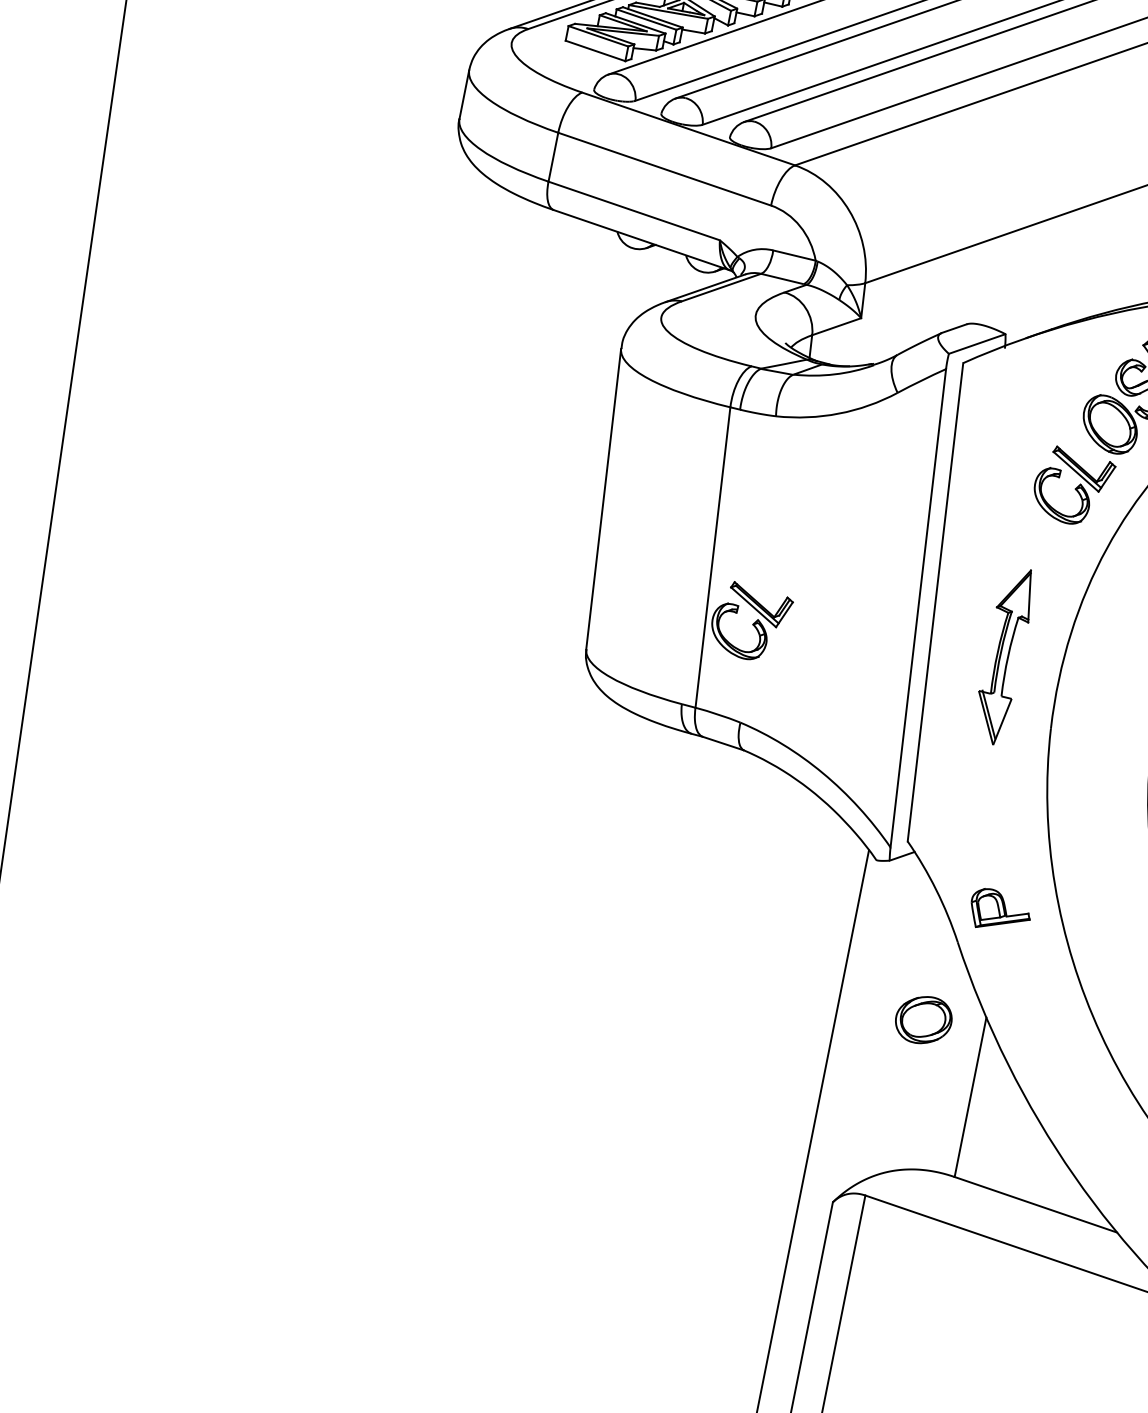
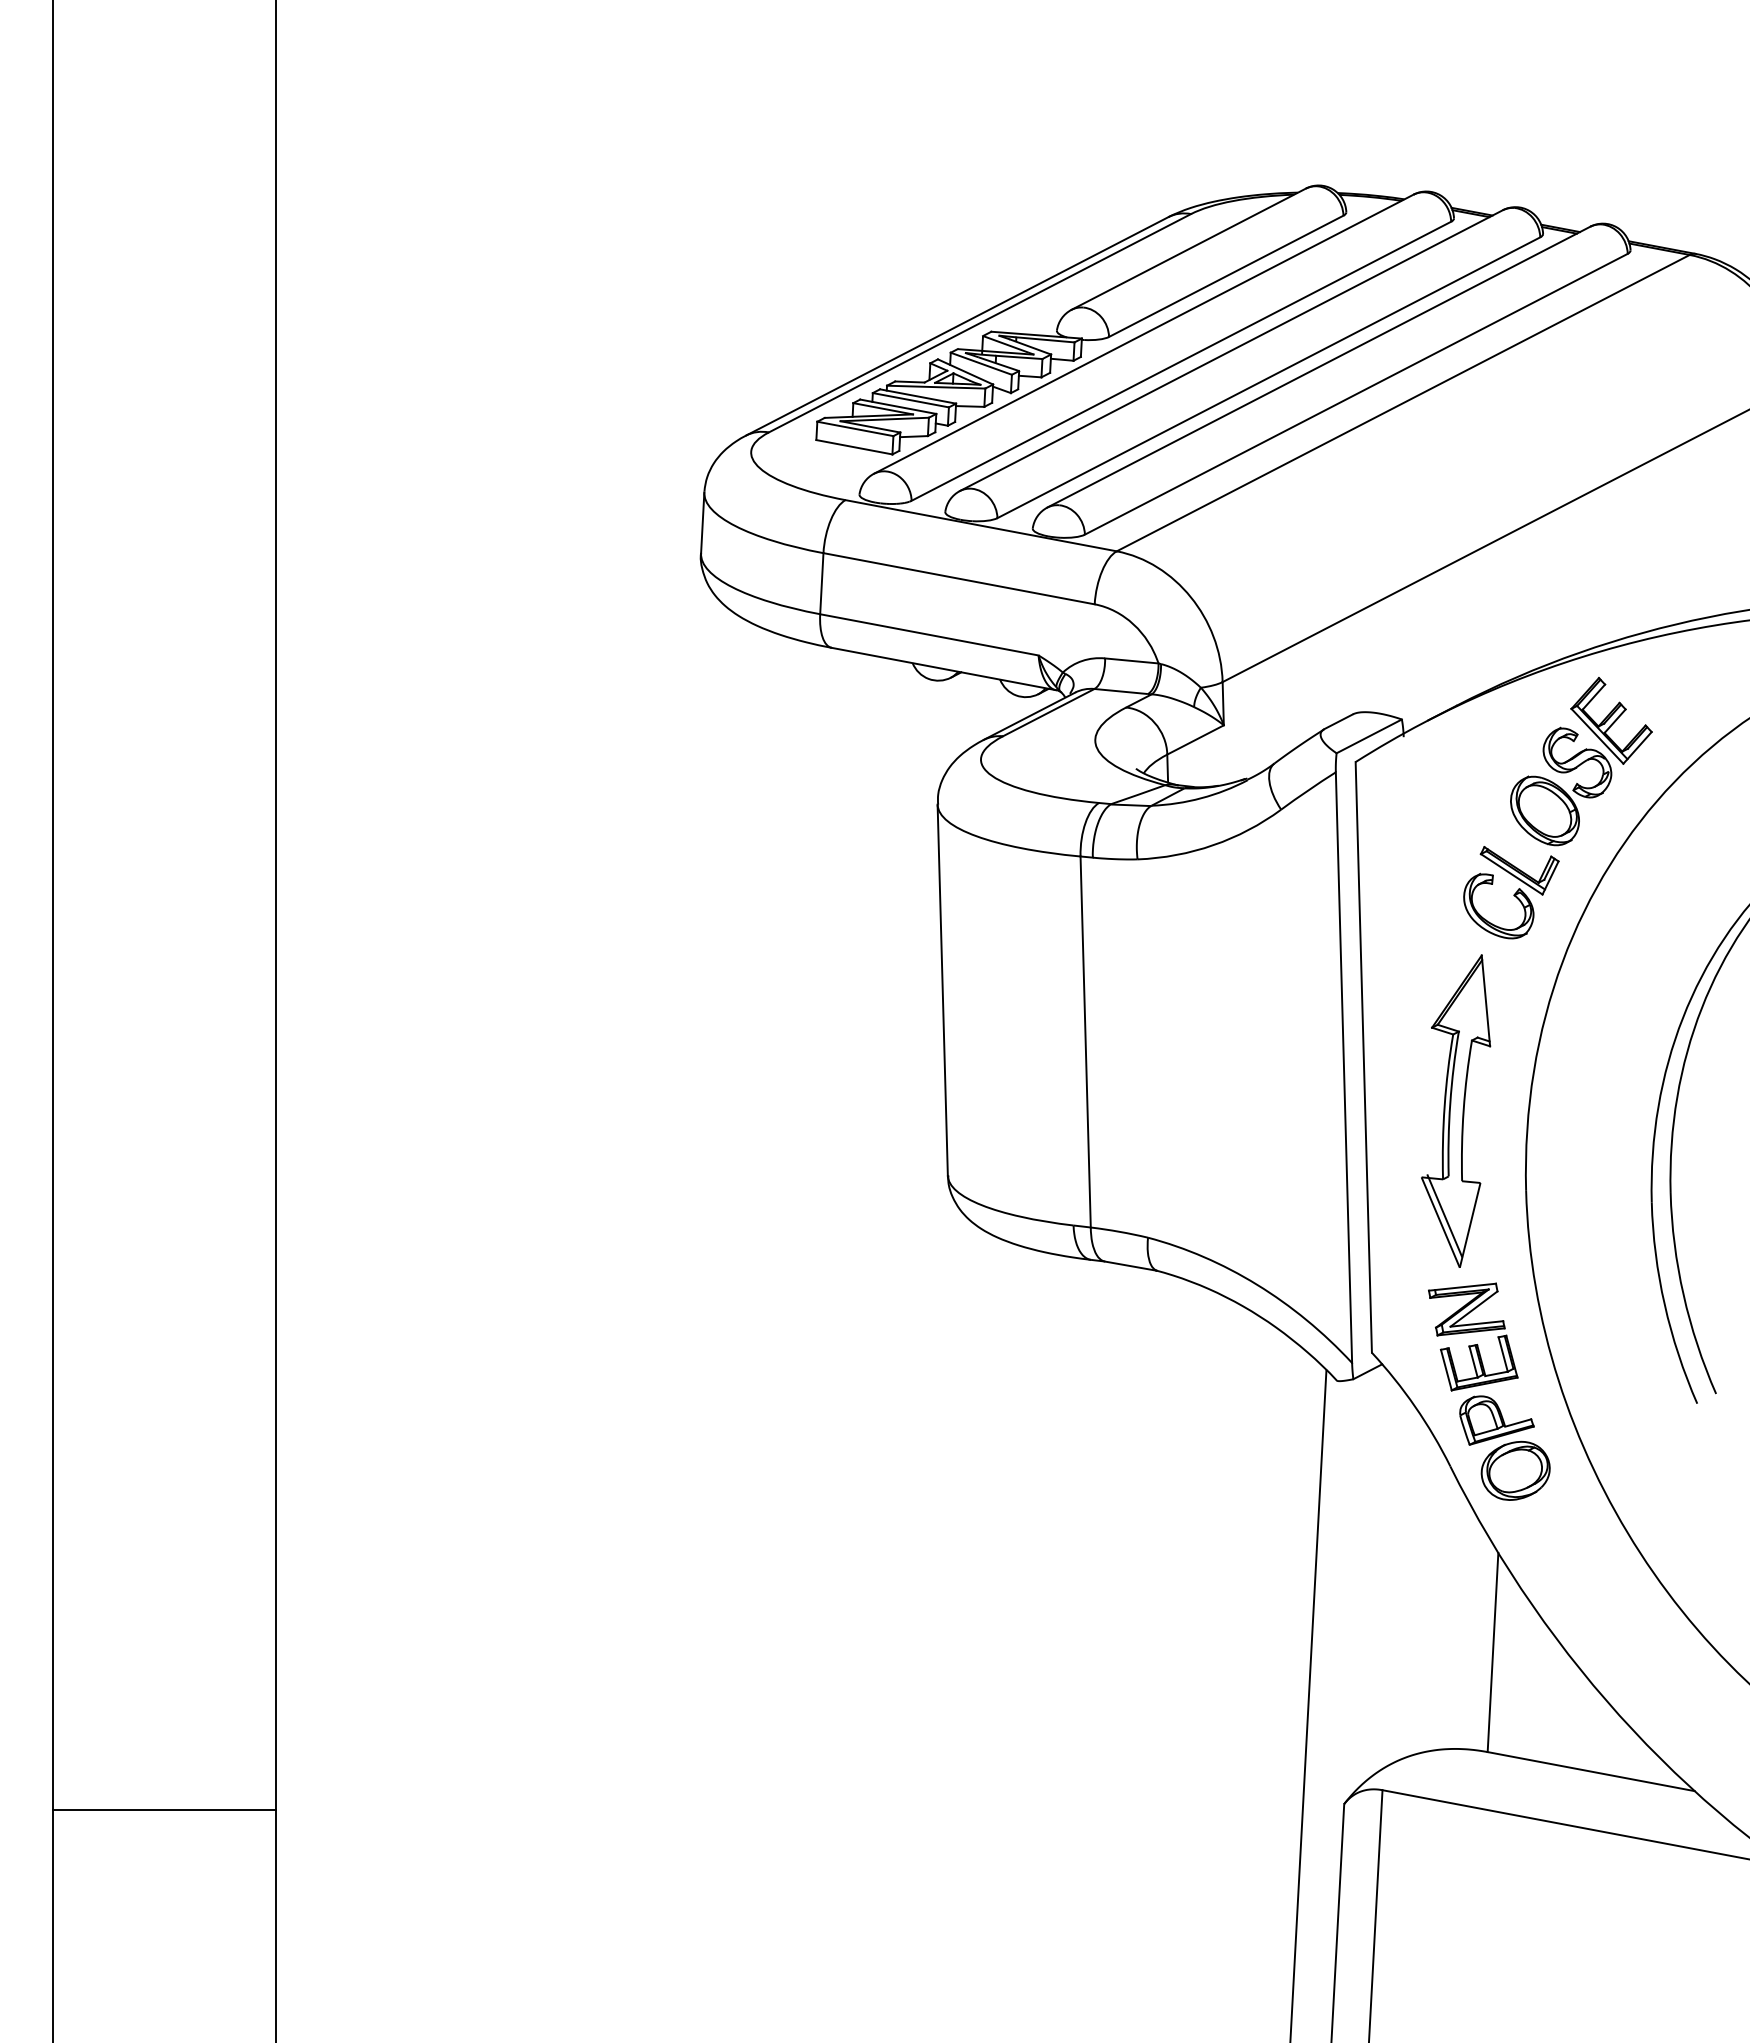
part: (751, 621) -> (1143, 1113), removed
part: (1004, 655) -> (1456, 1110), size x1.43
part: (991, 840) -> (1473, 1336), added
part: (923, 1019) -> (1515, 1470), moved

